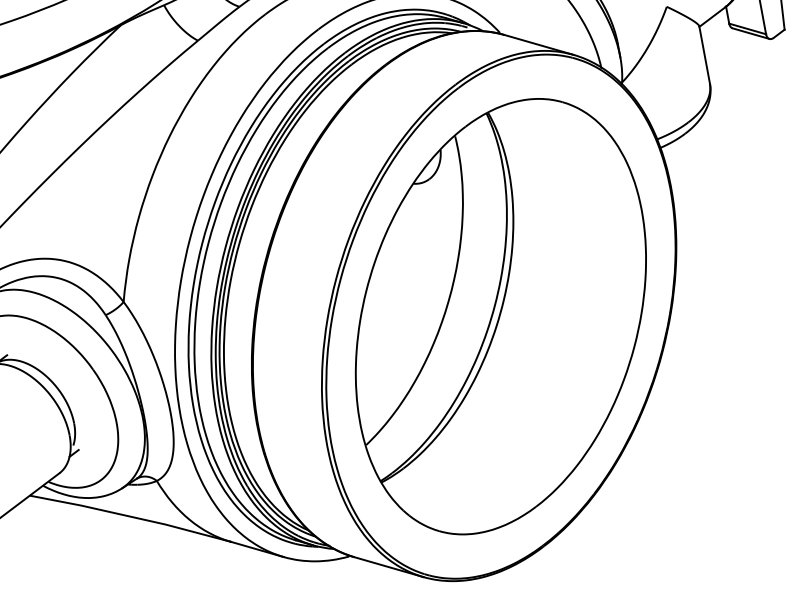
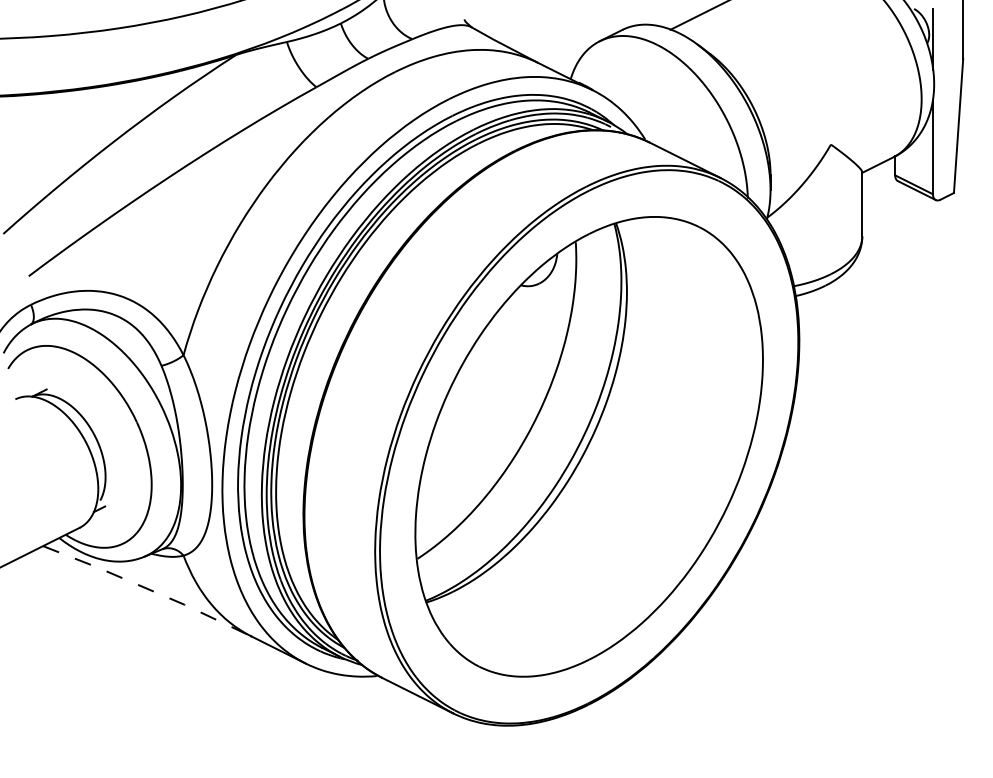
line: (131, 516) -> (148, 589), solid -> dashed

